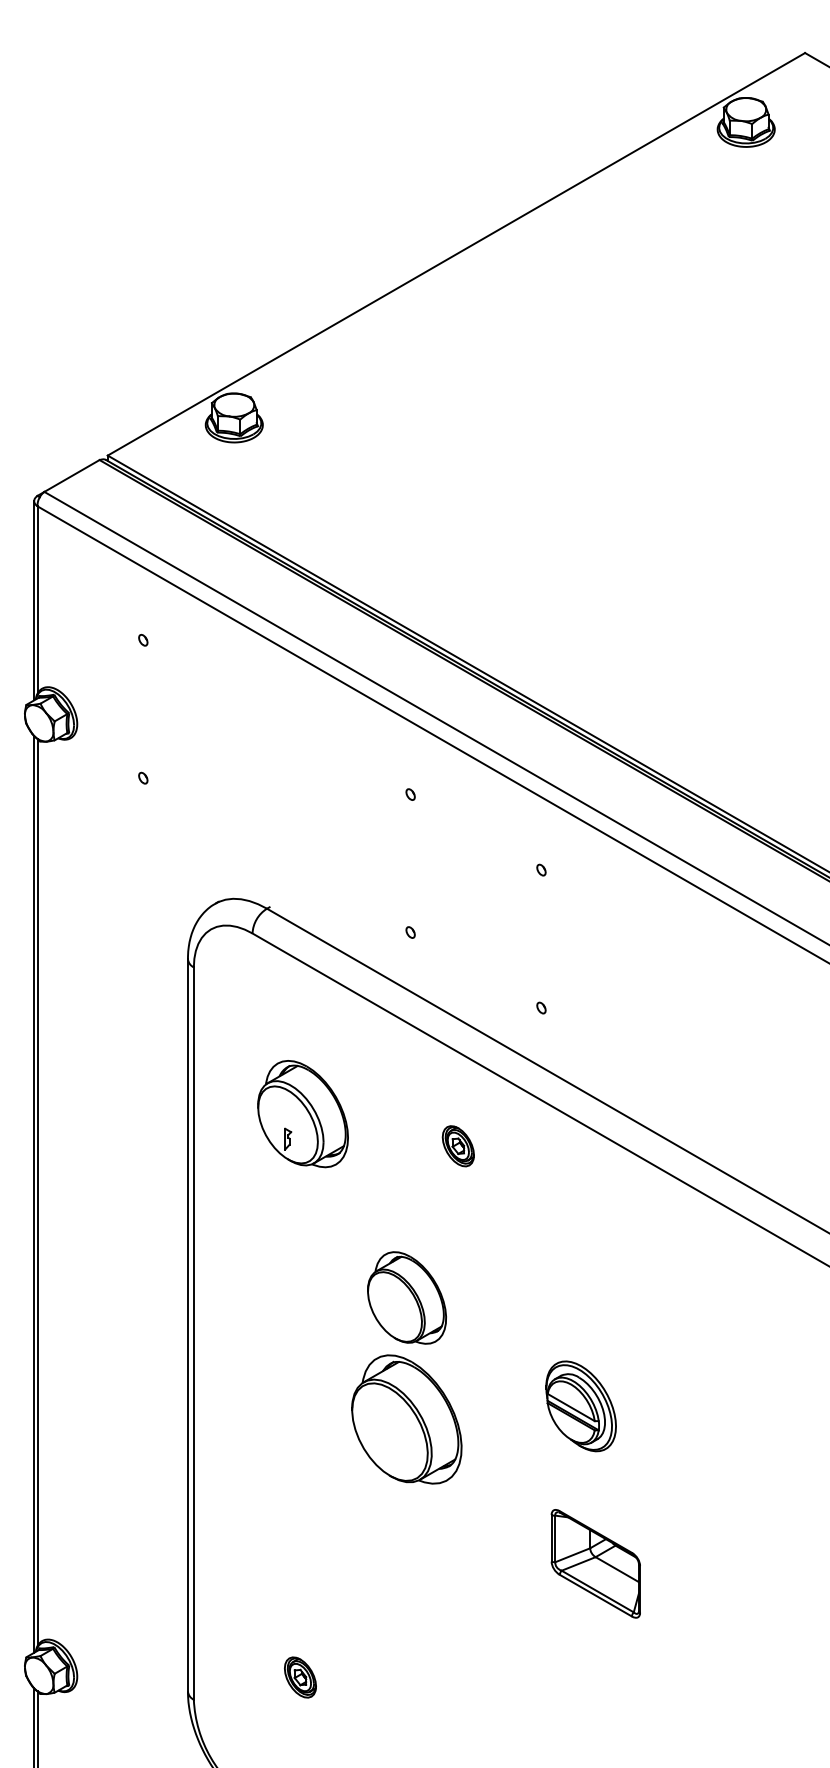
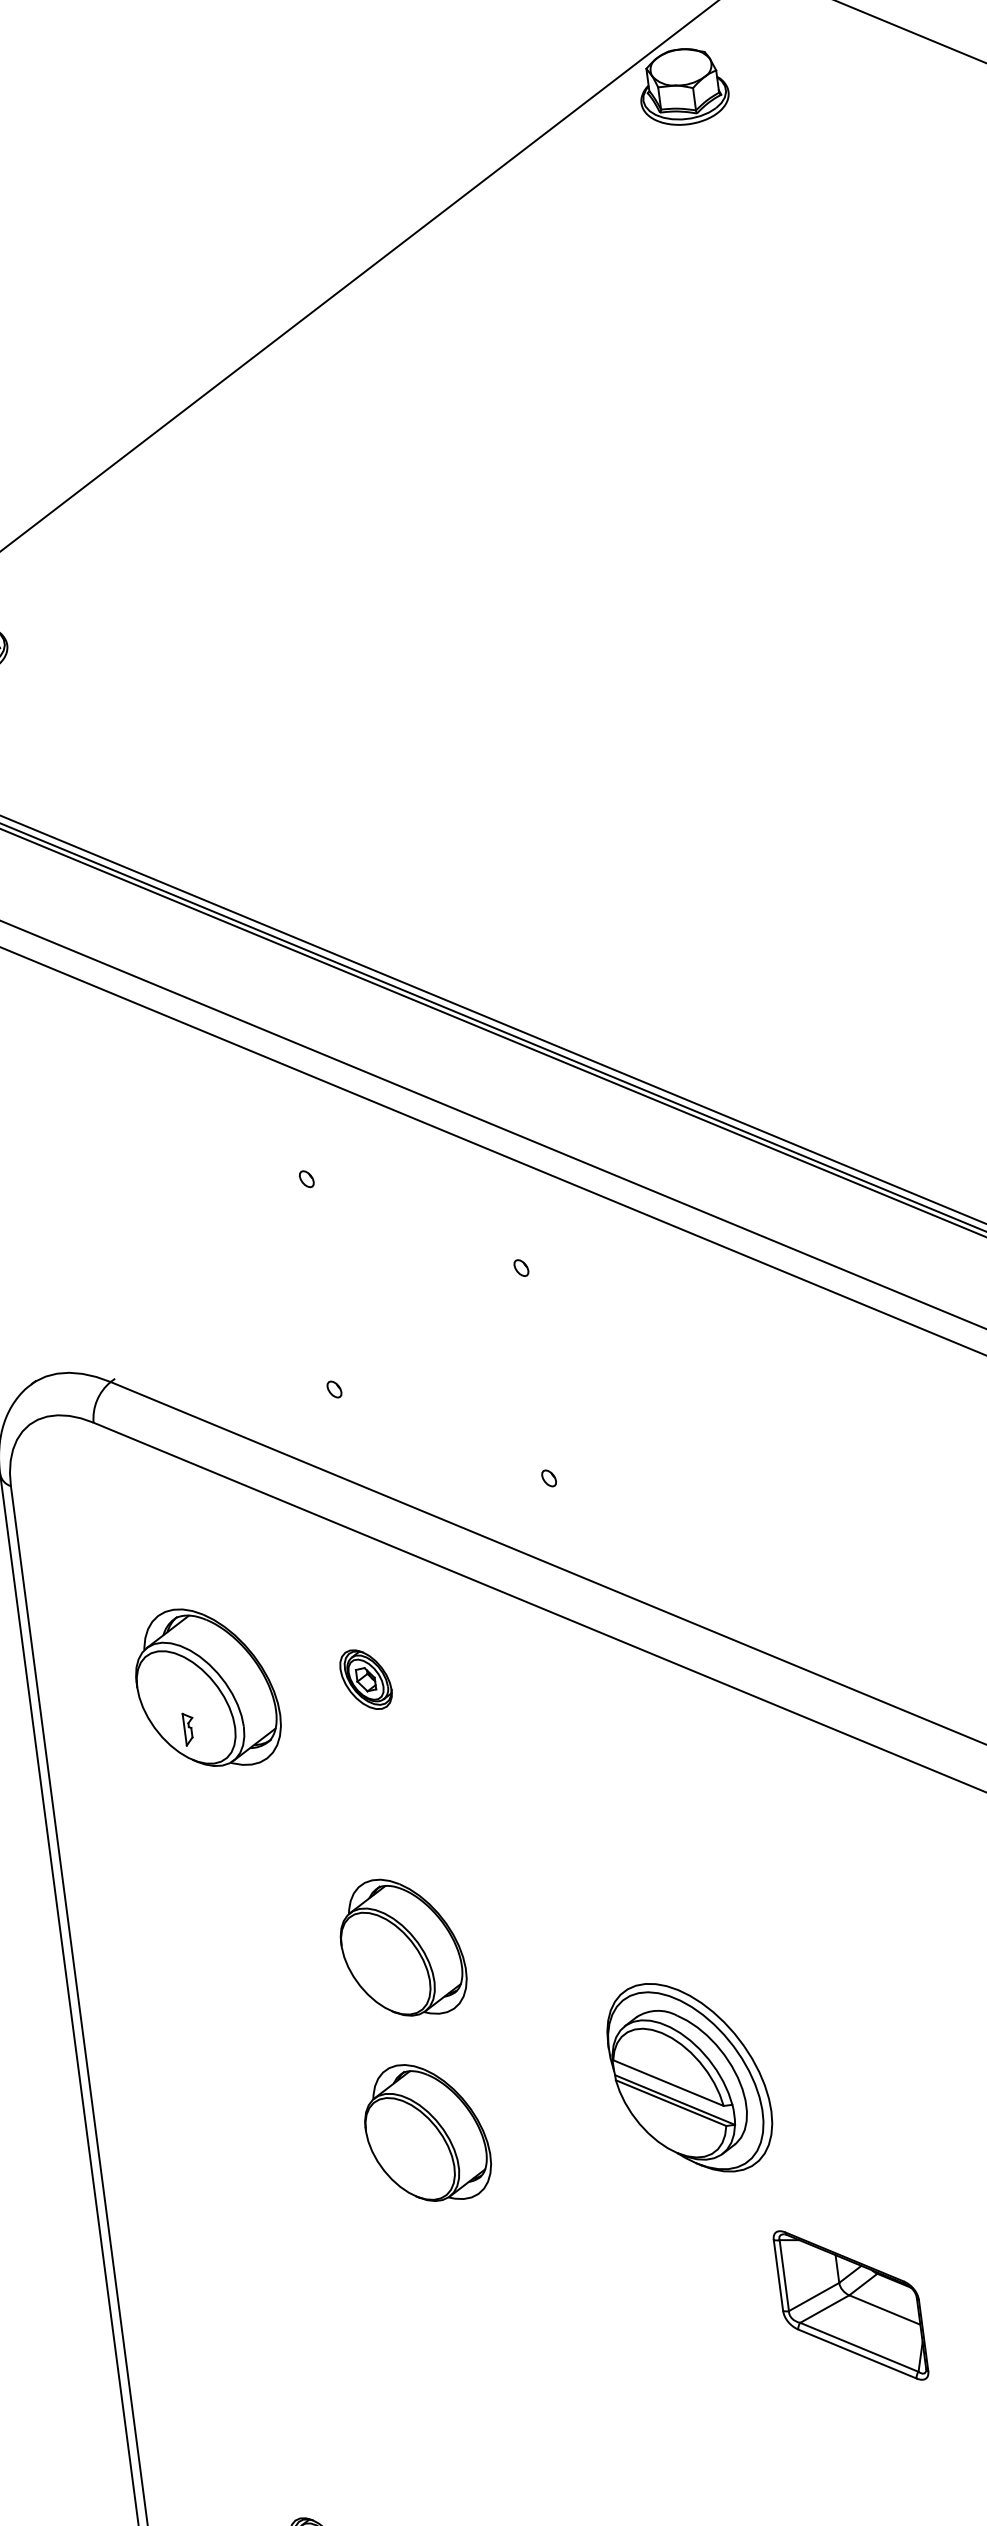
part: (457, 1146) -> (364, 1680), moved
part: (580, 1406) -> (688, 2078), size x1.43
part: (407, 1419) -> (427, 2132), size x0.71
part: (595, 1563) -> (850, 2305), moved

